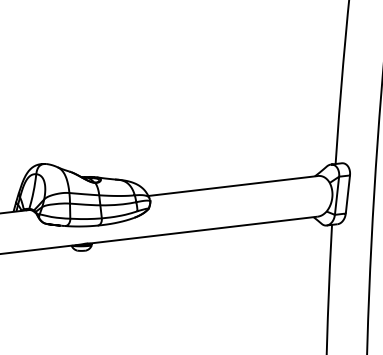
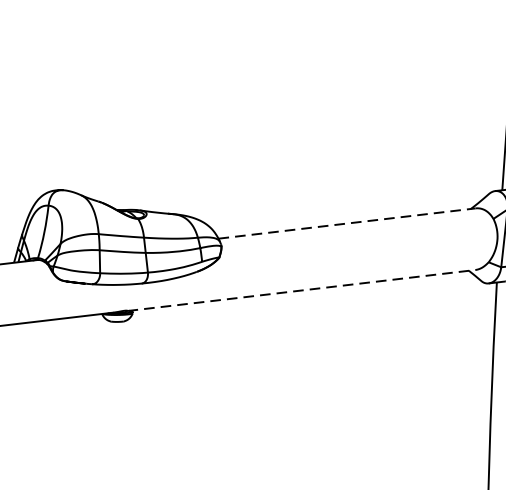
line: (233, 185) -> (347, 222), solid -> dashed
line: (203, 230) -> (302, 291), solid -> dashed

